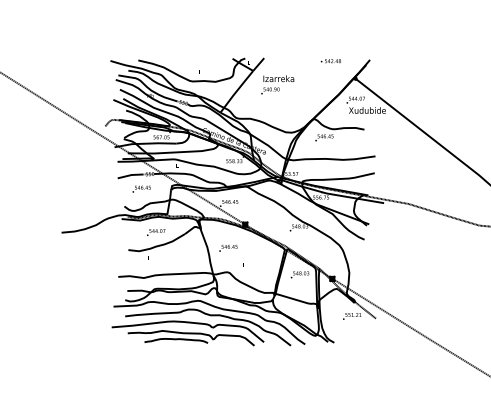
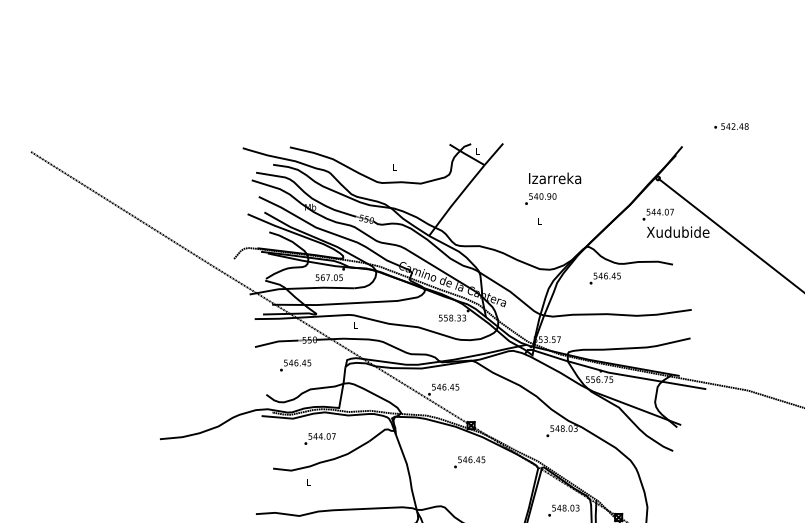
text: (330, 61) -> (730, 127), moved
text: (277, 84) -> (552, 188), moved
text: (228, 248) -> (469, 462), moved

